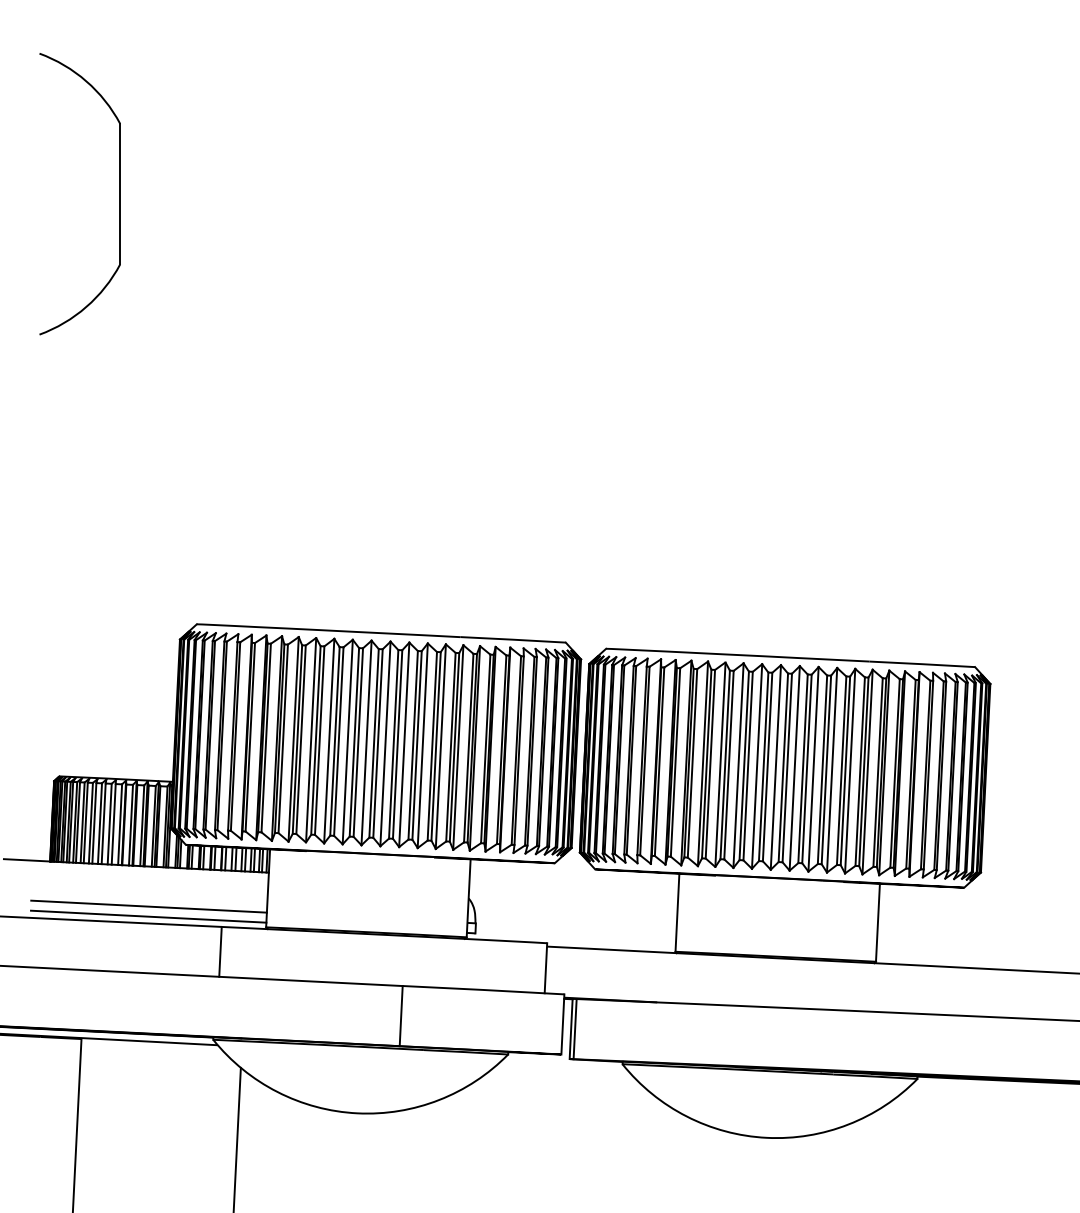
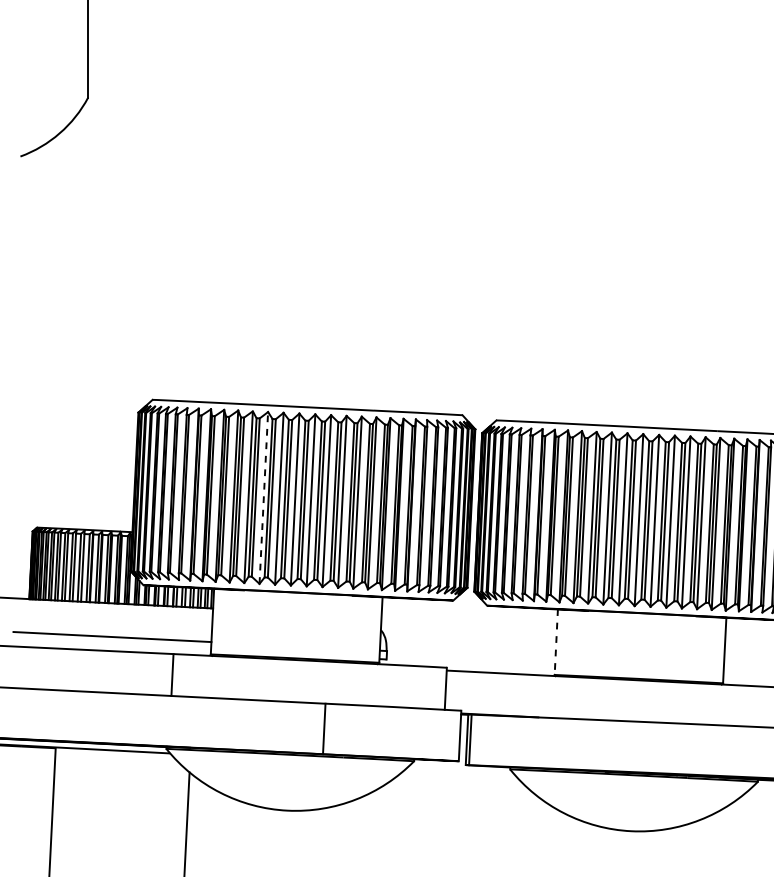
line: (329, 740) -> (264, 497), solid -> dashed
line: (677, 913) -> (556, 642), solid -> dashed
line: (148, 916) -> (111, 645), removed

